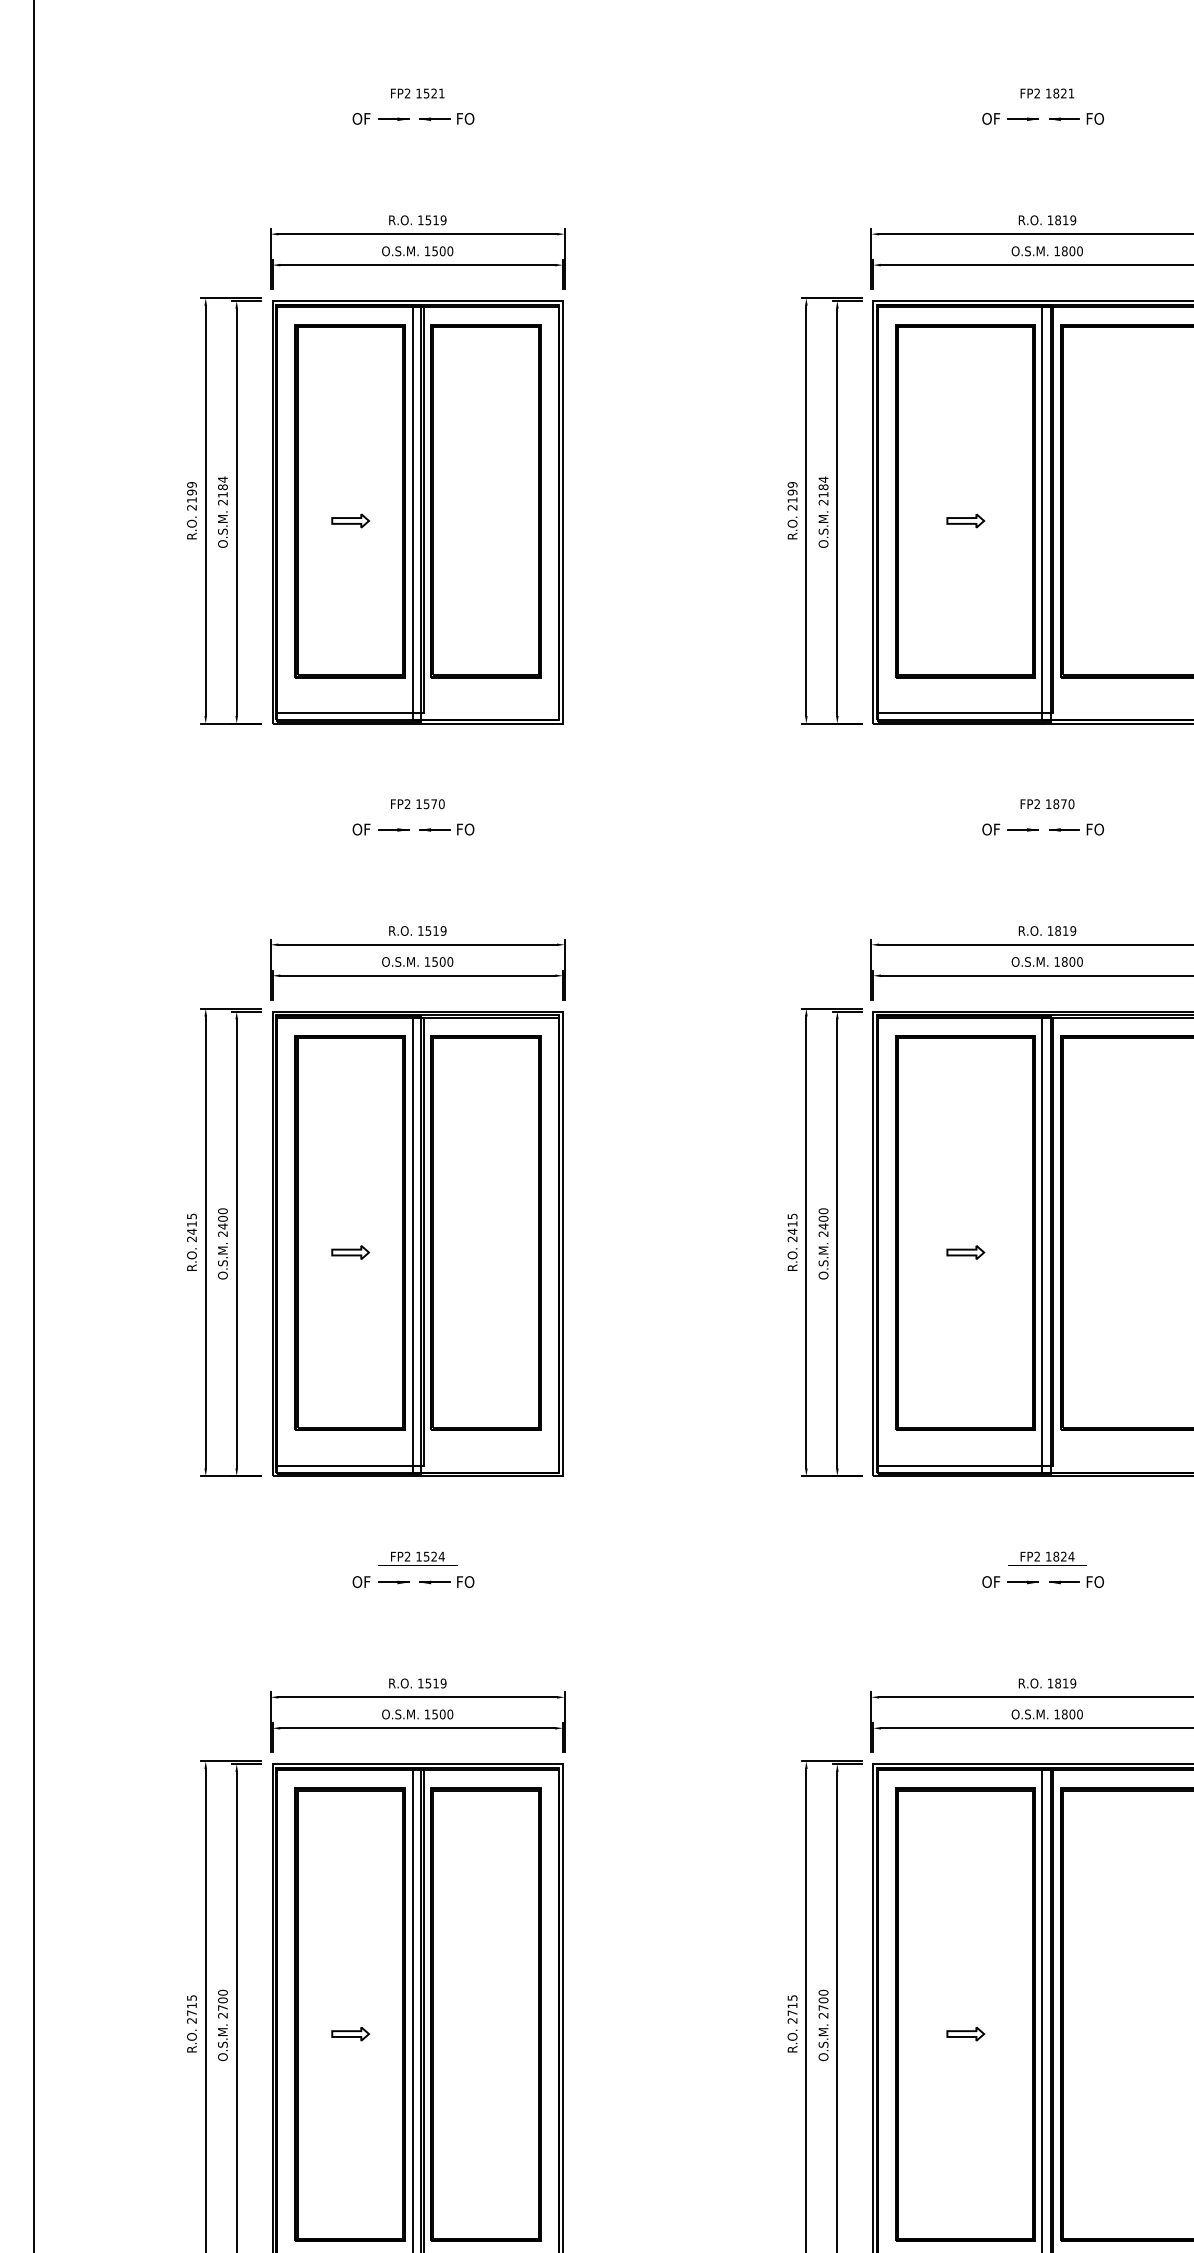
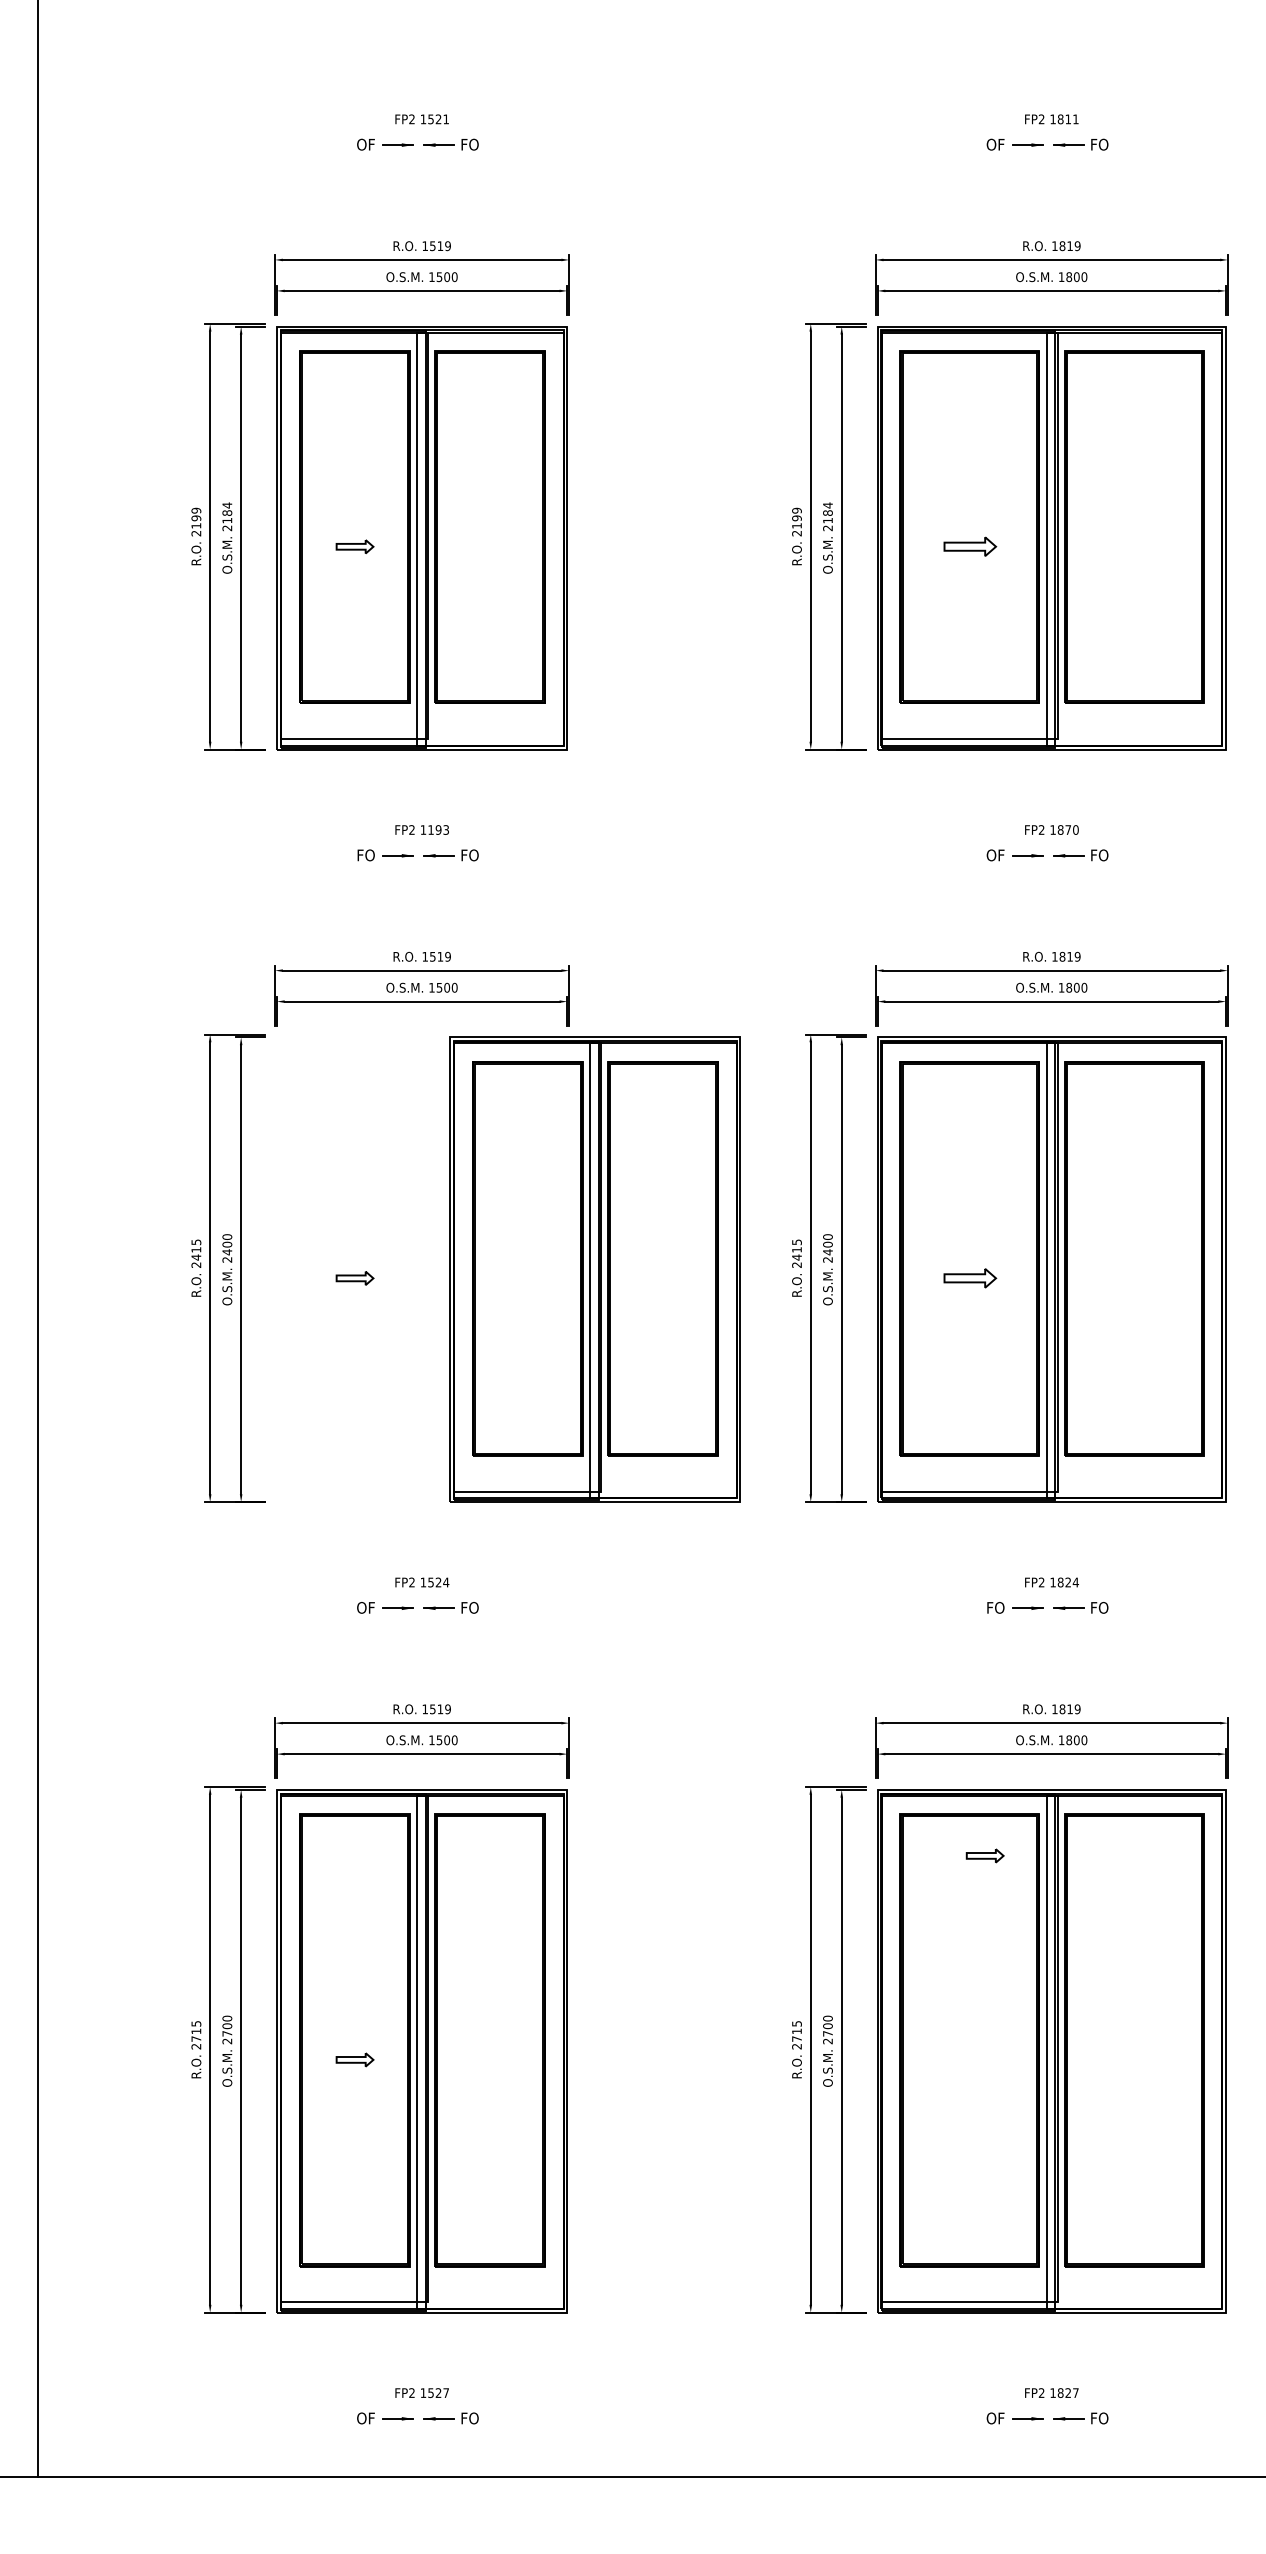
text: (1063, 93) -> (1067, 119), 1821 -> 1811
part: (965, 520) -> (969, 546), size x1.4
text: (434, 803) -> (438, 829), 1570 -> 1193
text: (361, 829) -> (365, 855), OF -> FO
part: (417, 1243) -> (594, 1269), moved
part: (965, 1252) -> (969, 1278), size x1.4
text: (991, 1581) -> (995, 1607), OF -> FO
part: (965, 2033) -> (984, 1855), moved

